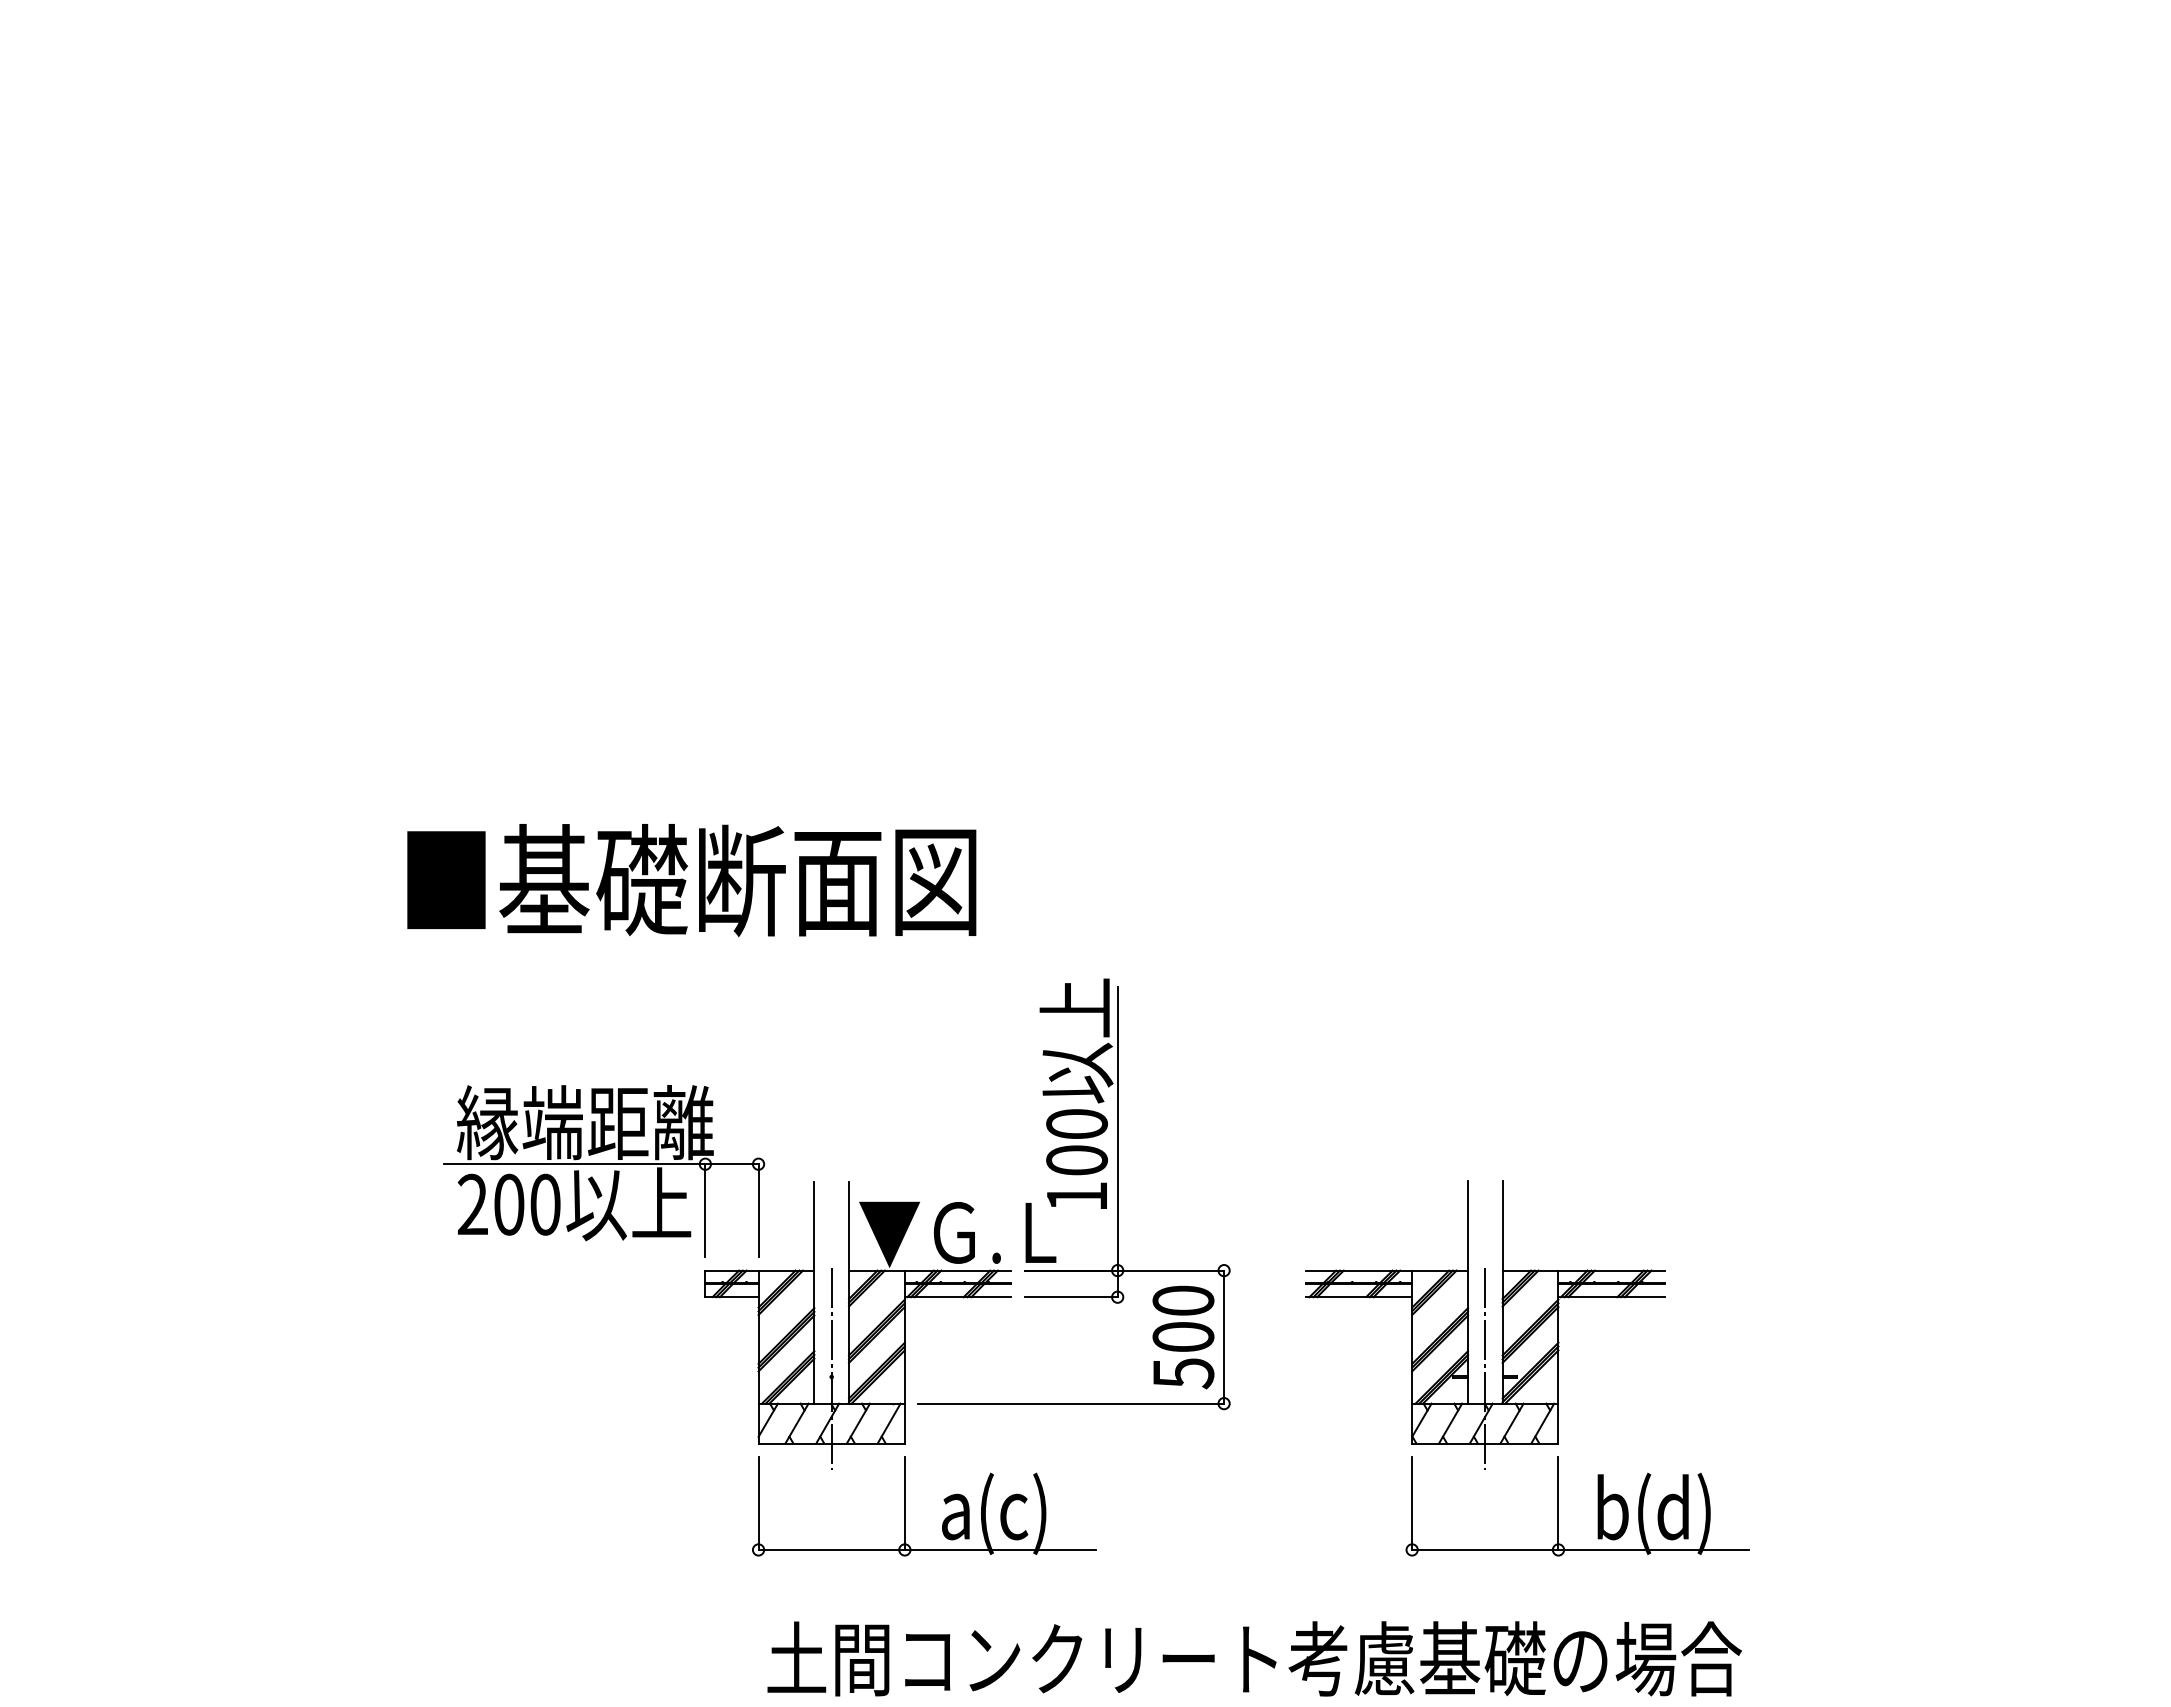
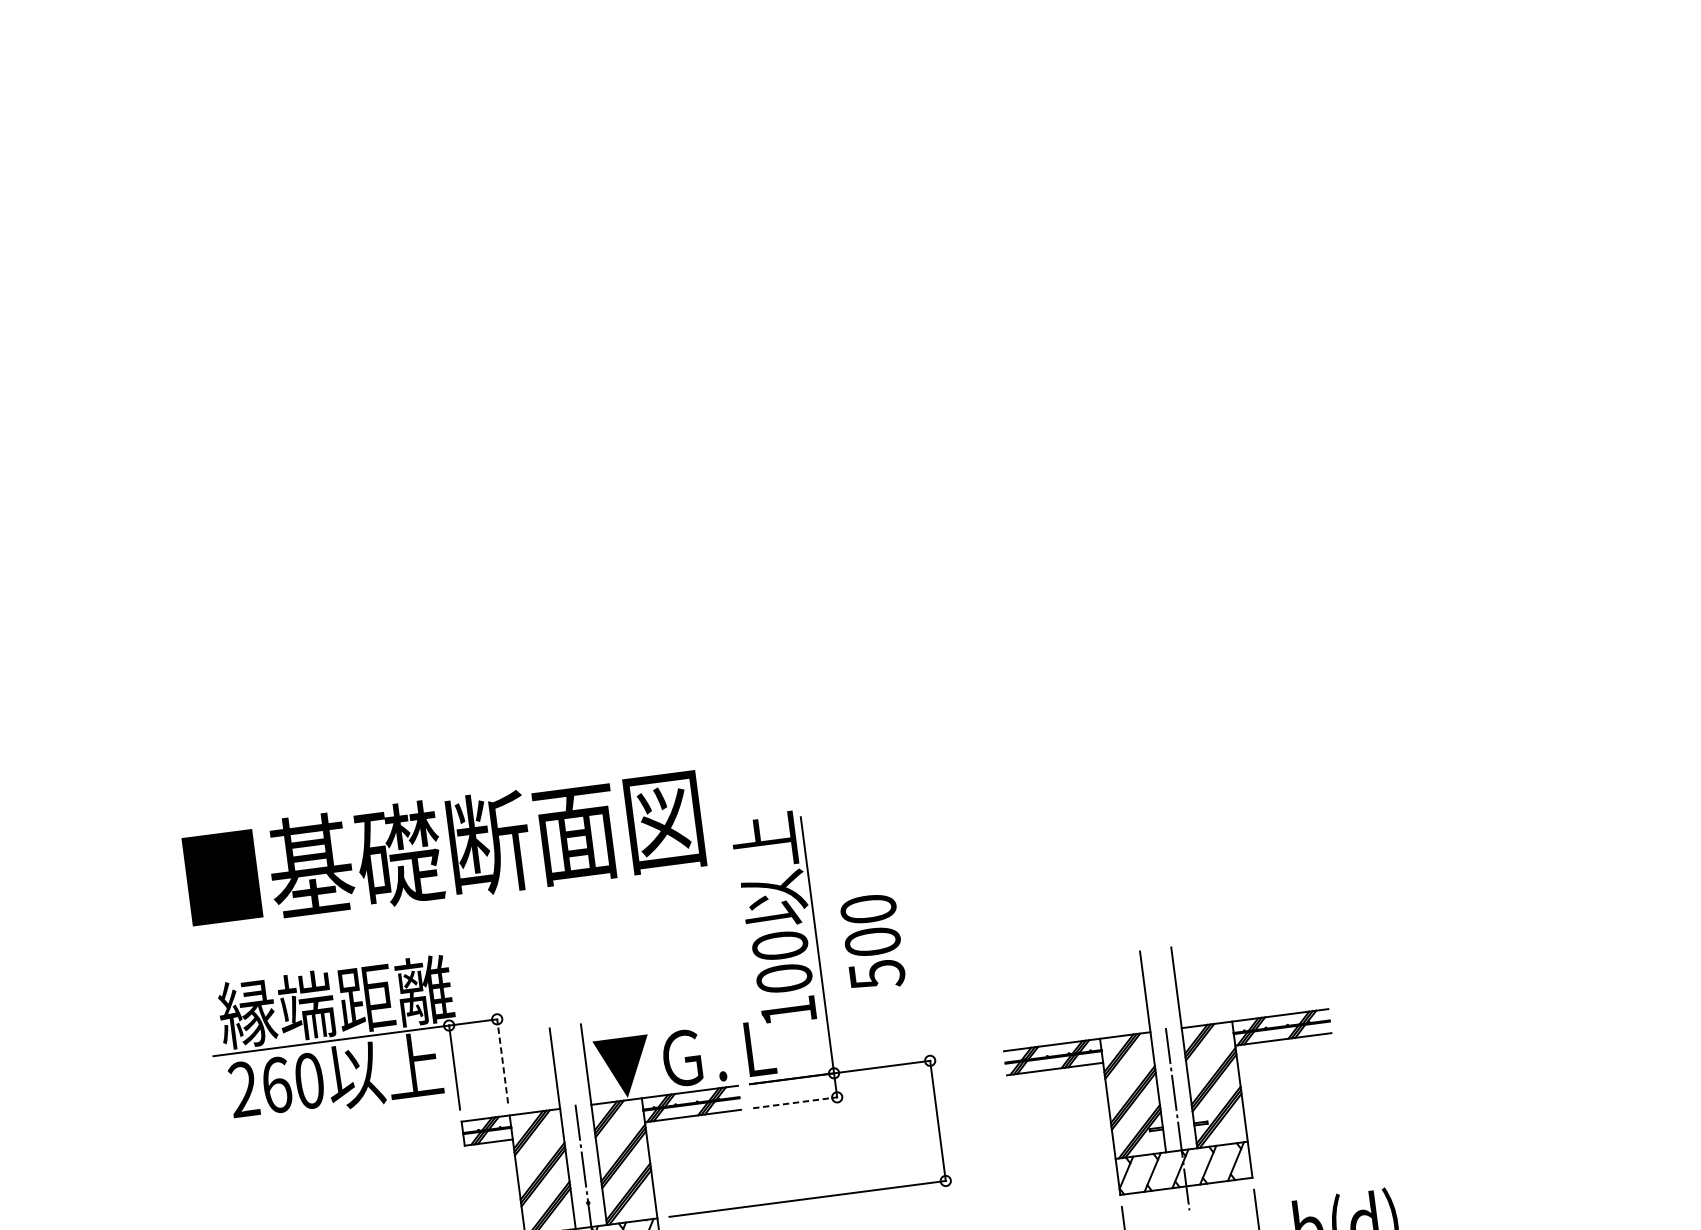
text: (691, 880) -> (443, 849), moved
text: (509, 1204) -> (276, 1084), 200 -> 260
line: (758, 1210) -> (502, 1061), solid -> dashed
line: (1071, 1297) -> (795, 1103), solid -> dashed
text: (1183, 1337) -> (872, 942), moved

